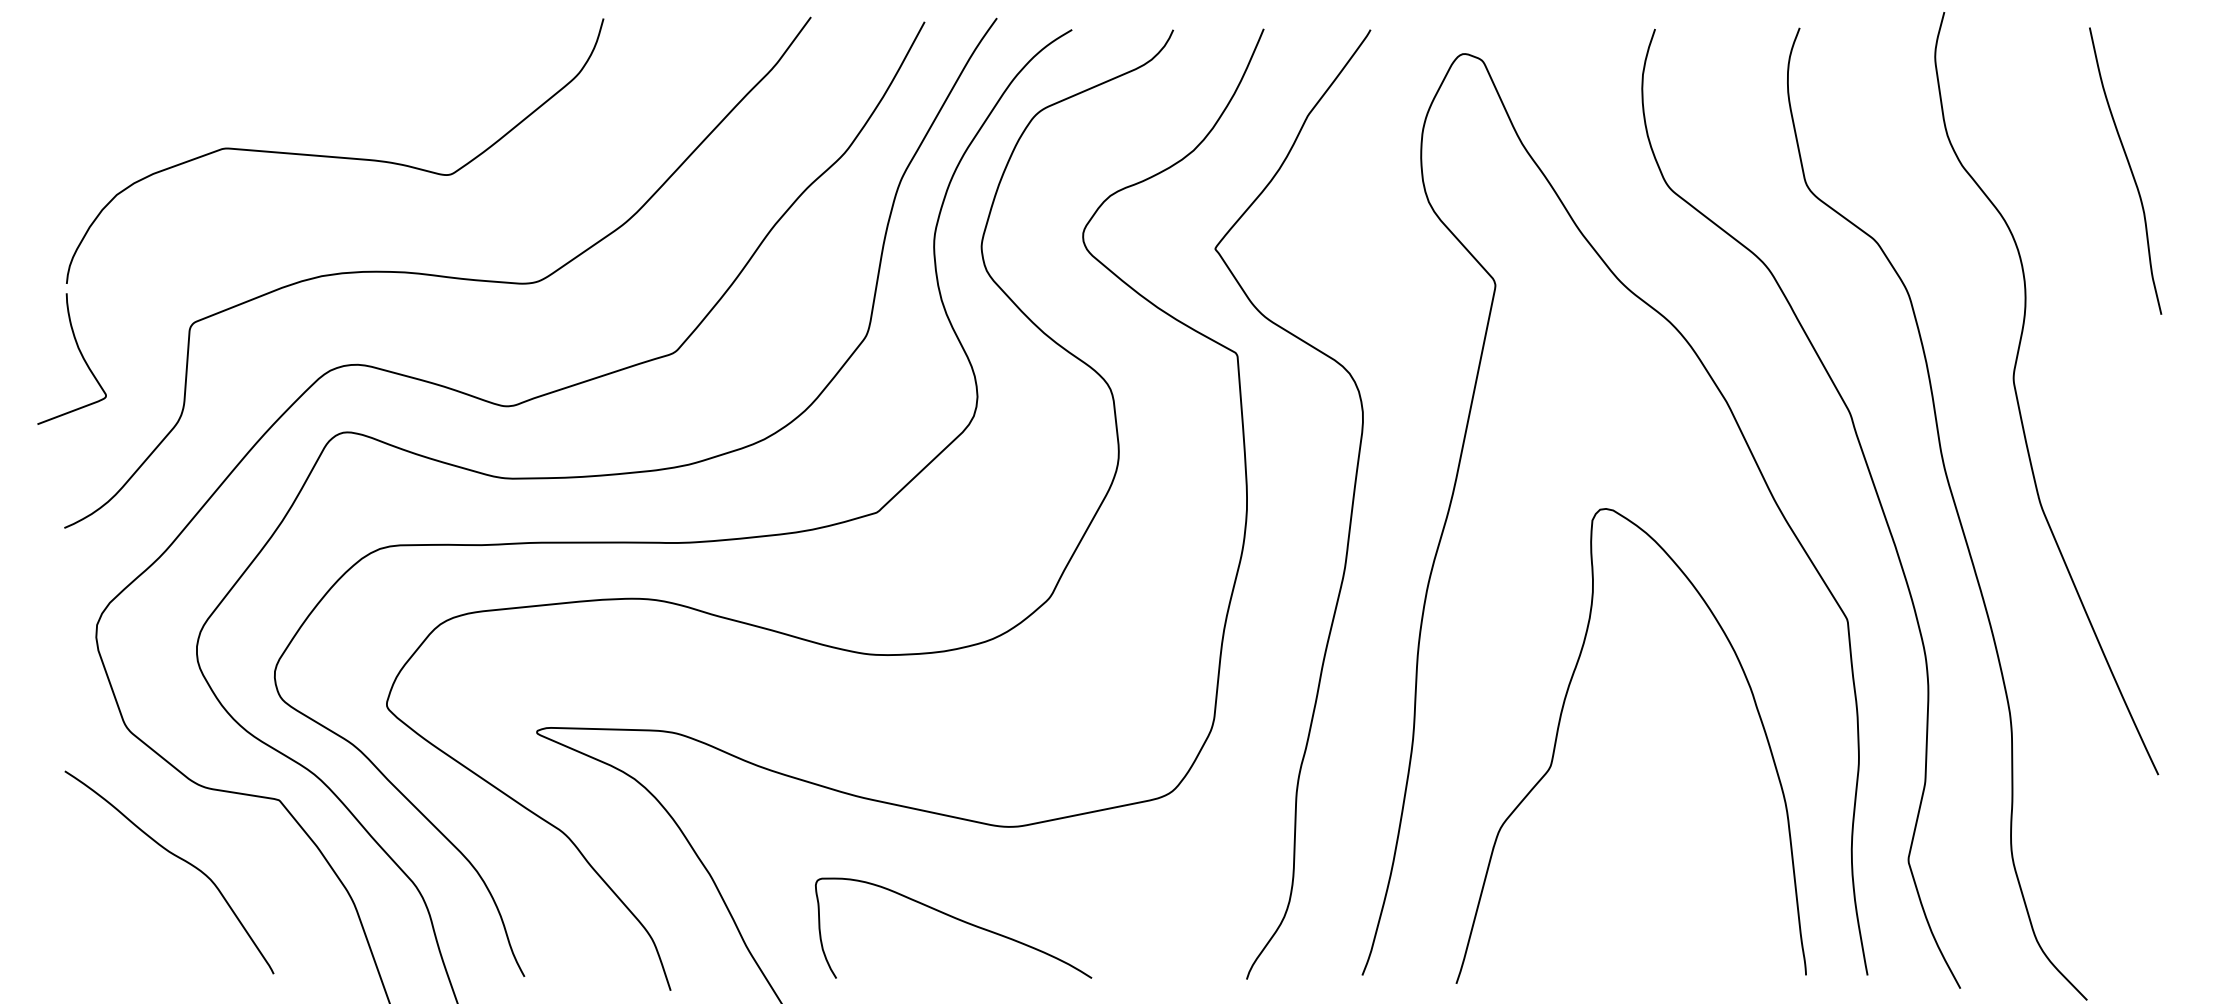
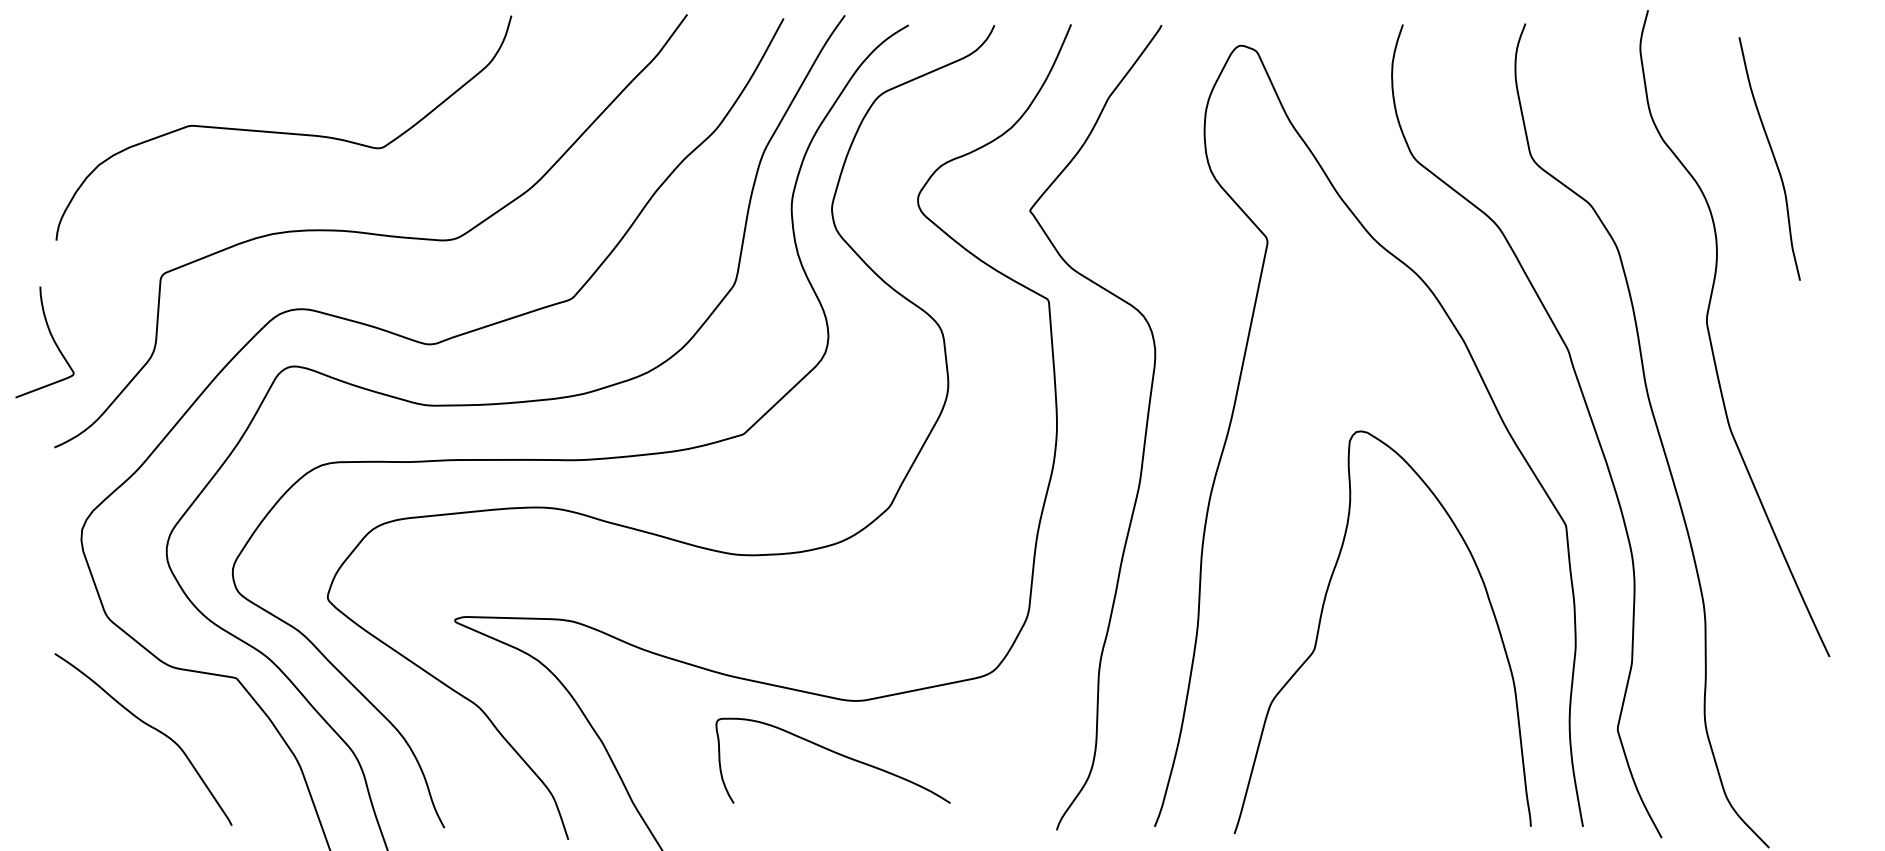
curve: (2129, 170) -> (1773, 158), moved
curve: (81, 355) -> (52, 339), moved
curve: (955, 919) -> (834, 753), moved

